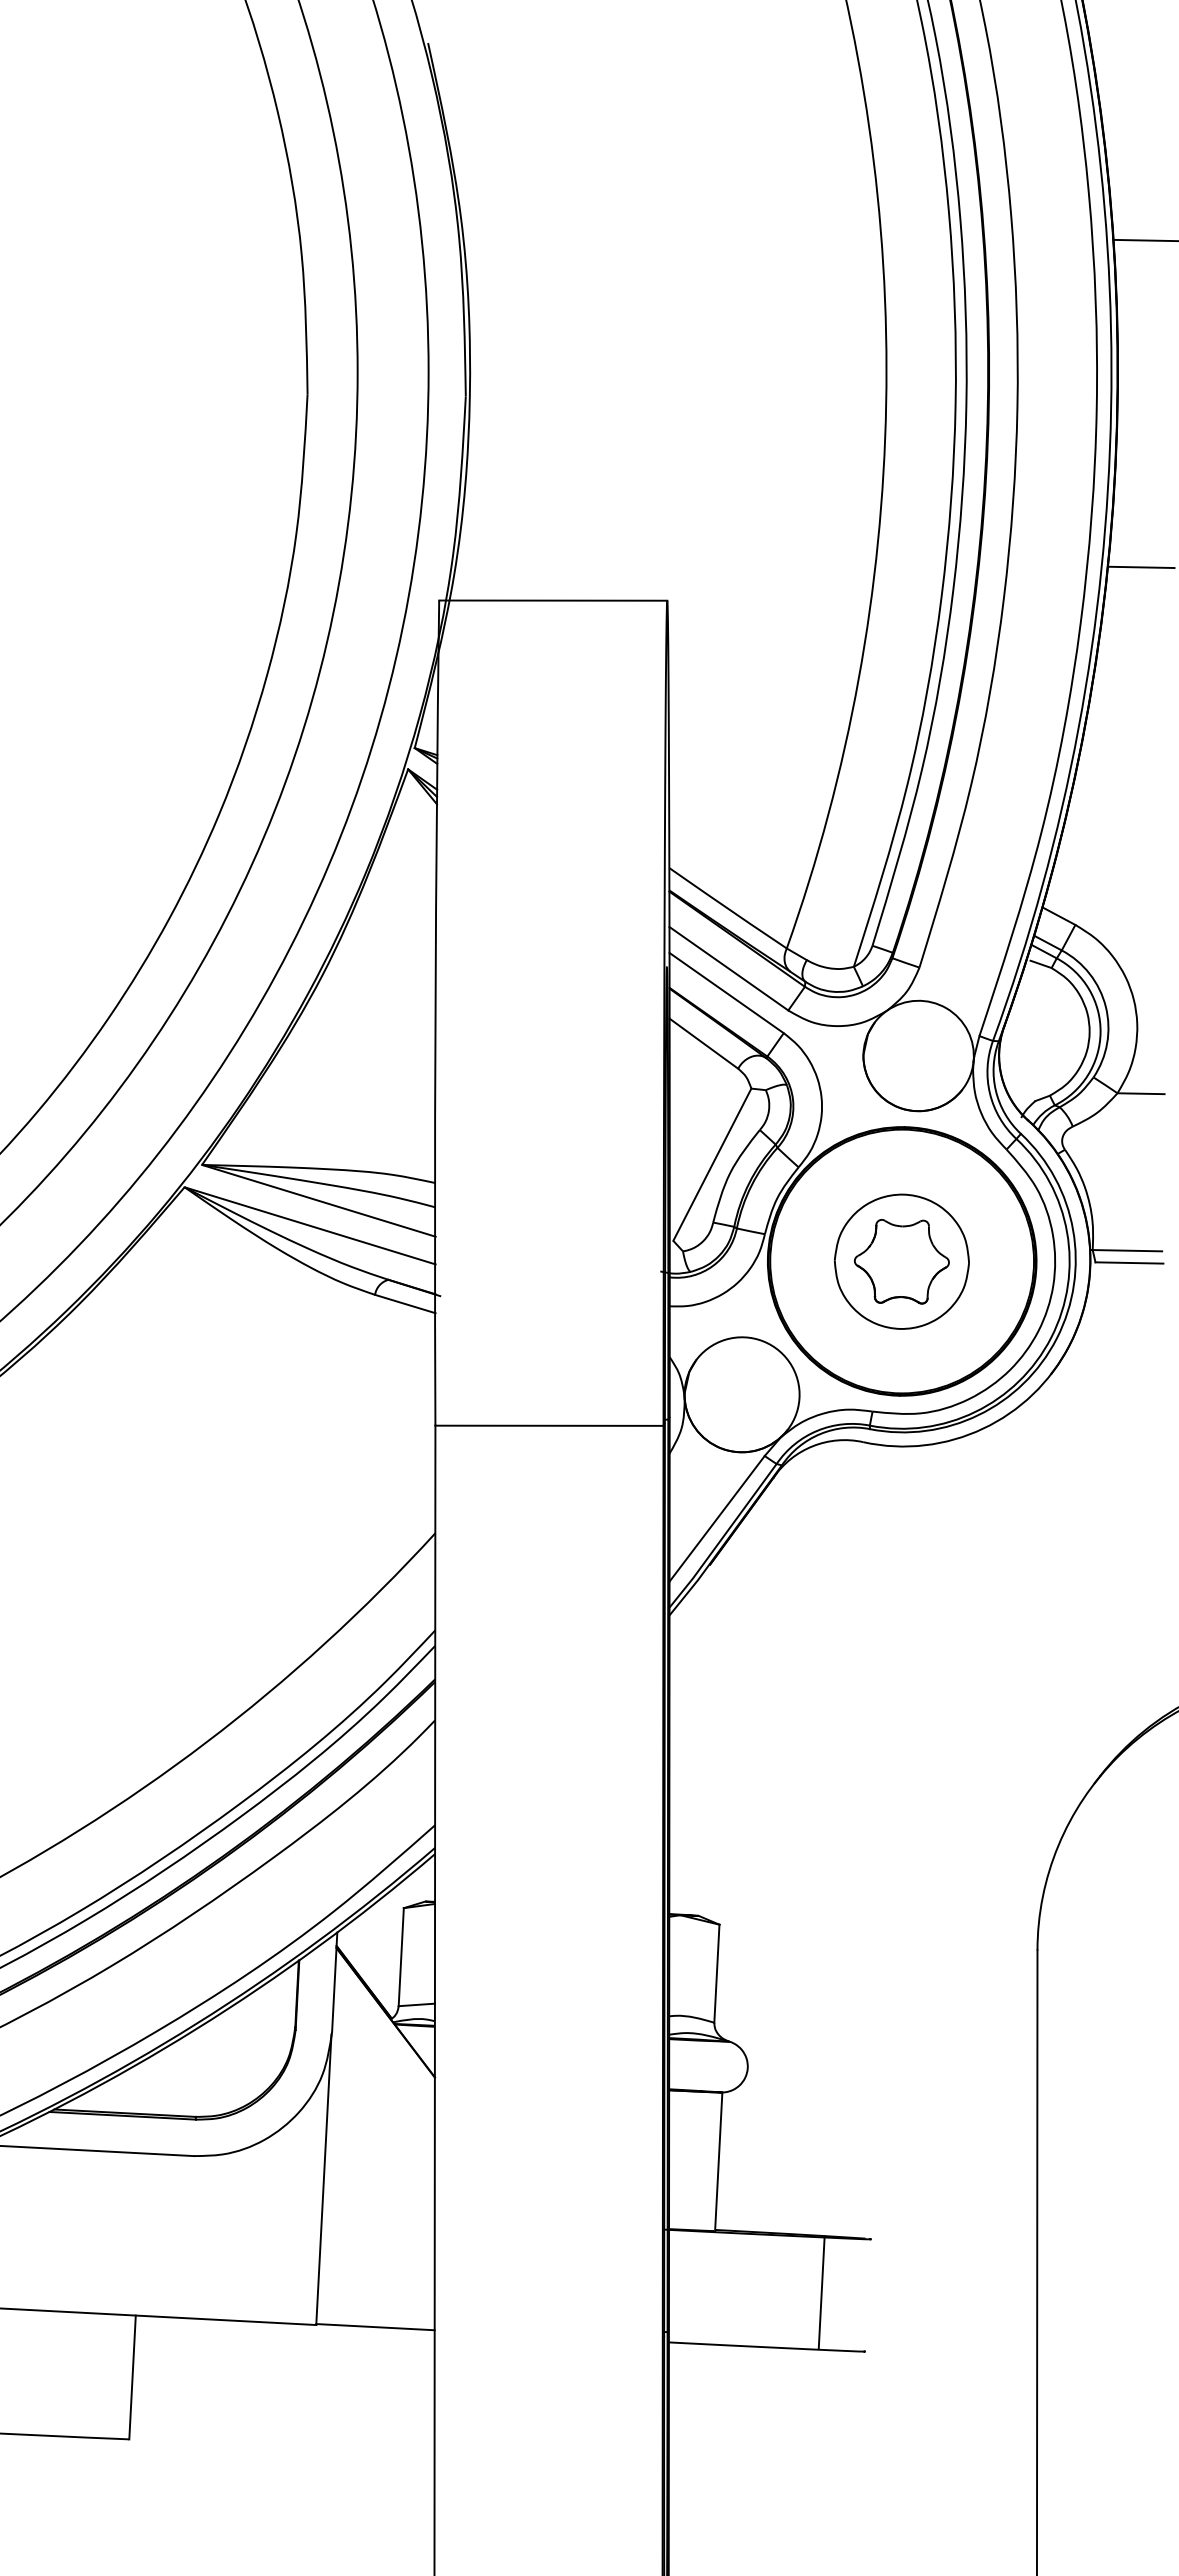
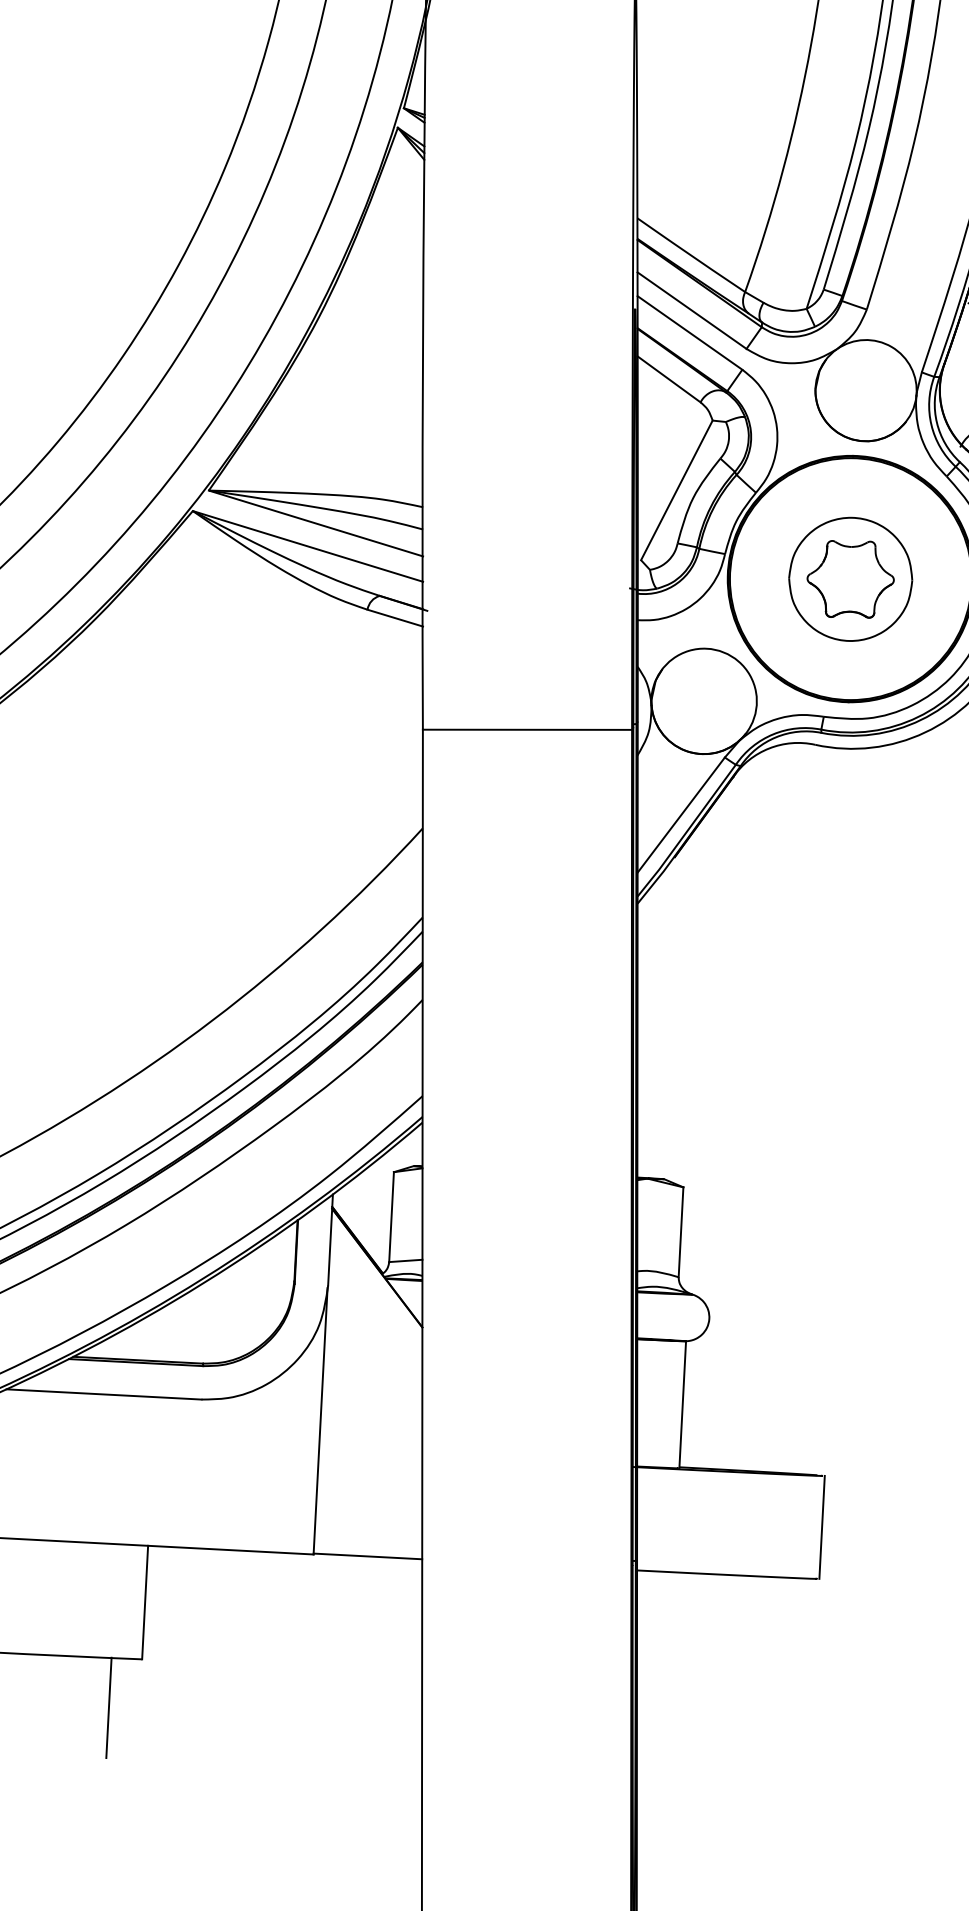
line: (821, 2292) -> (821, 1527), moved
line: (92, 2491) -> (108, 1707), added

